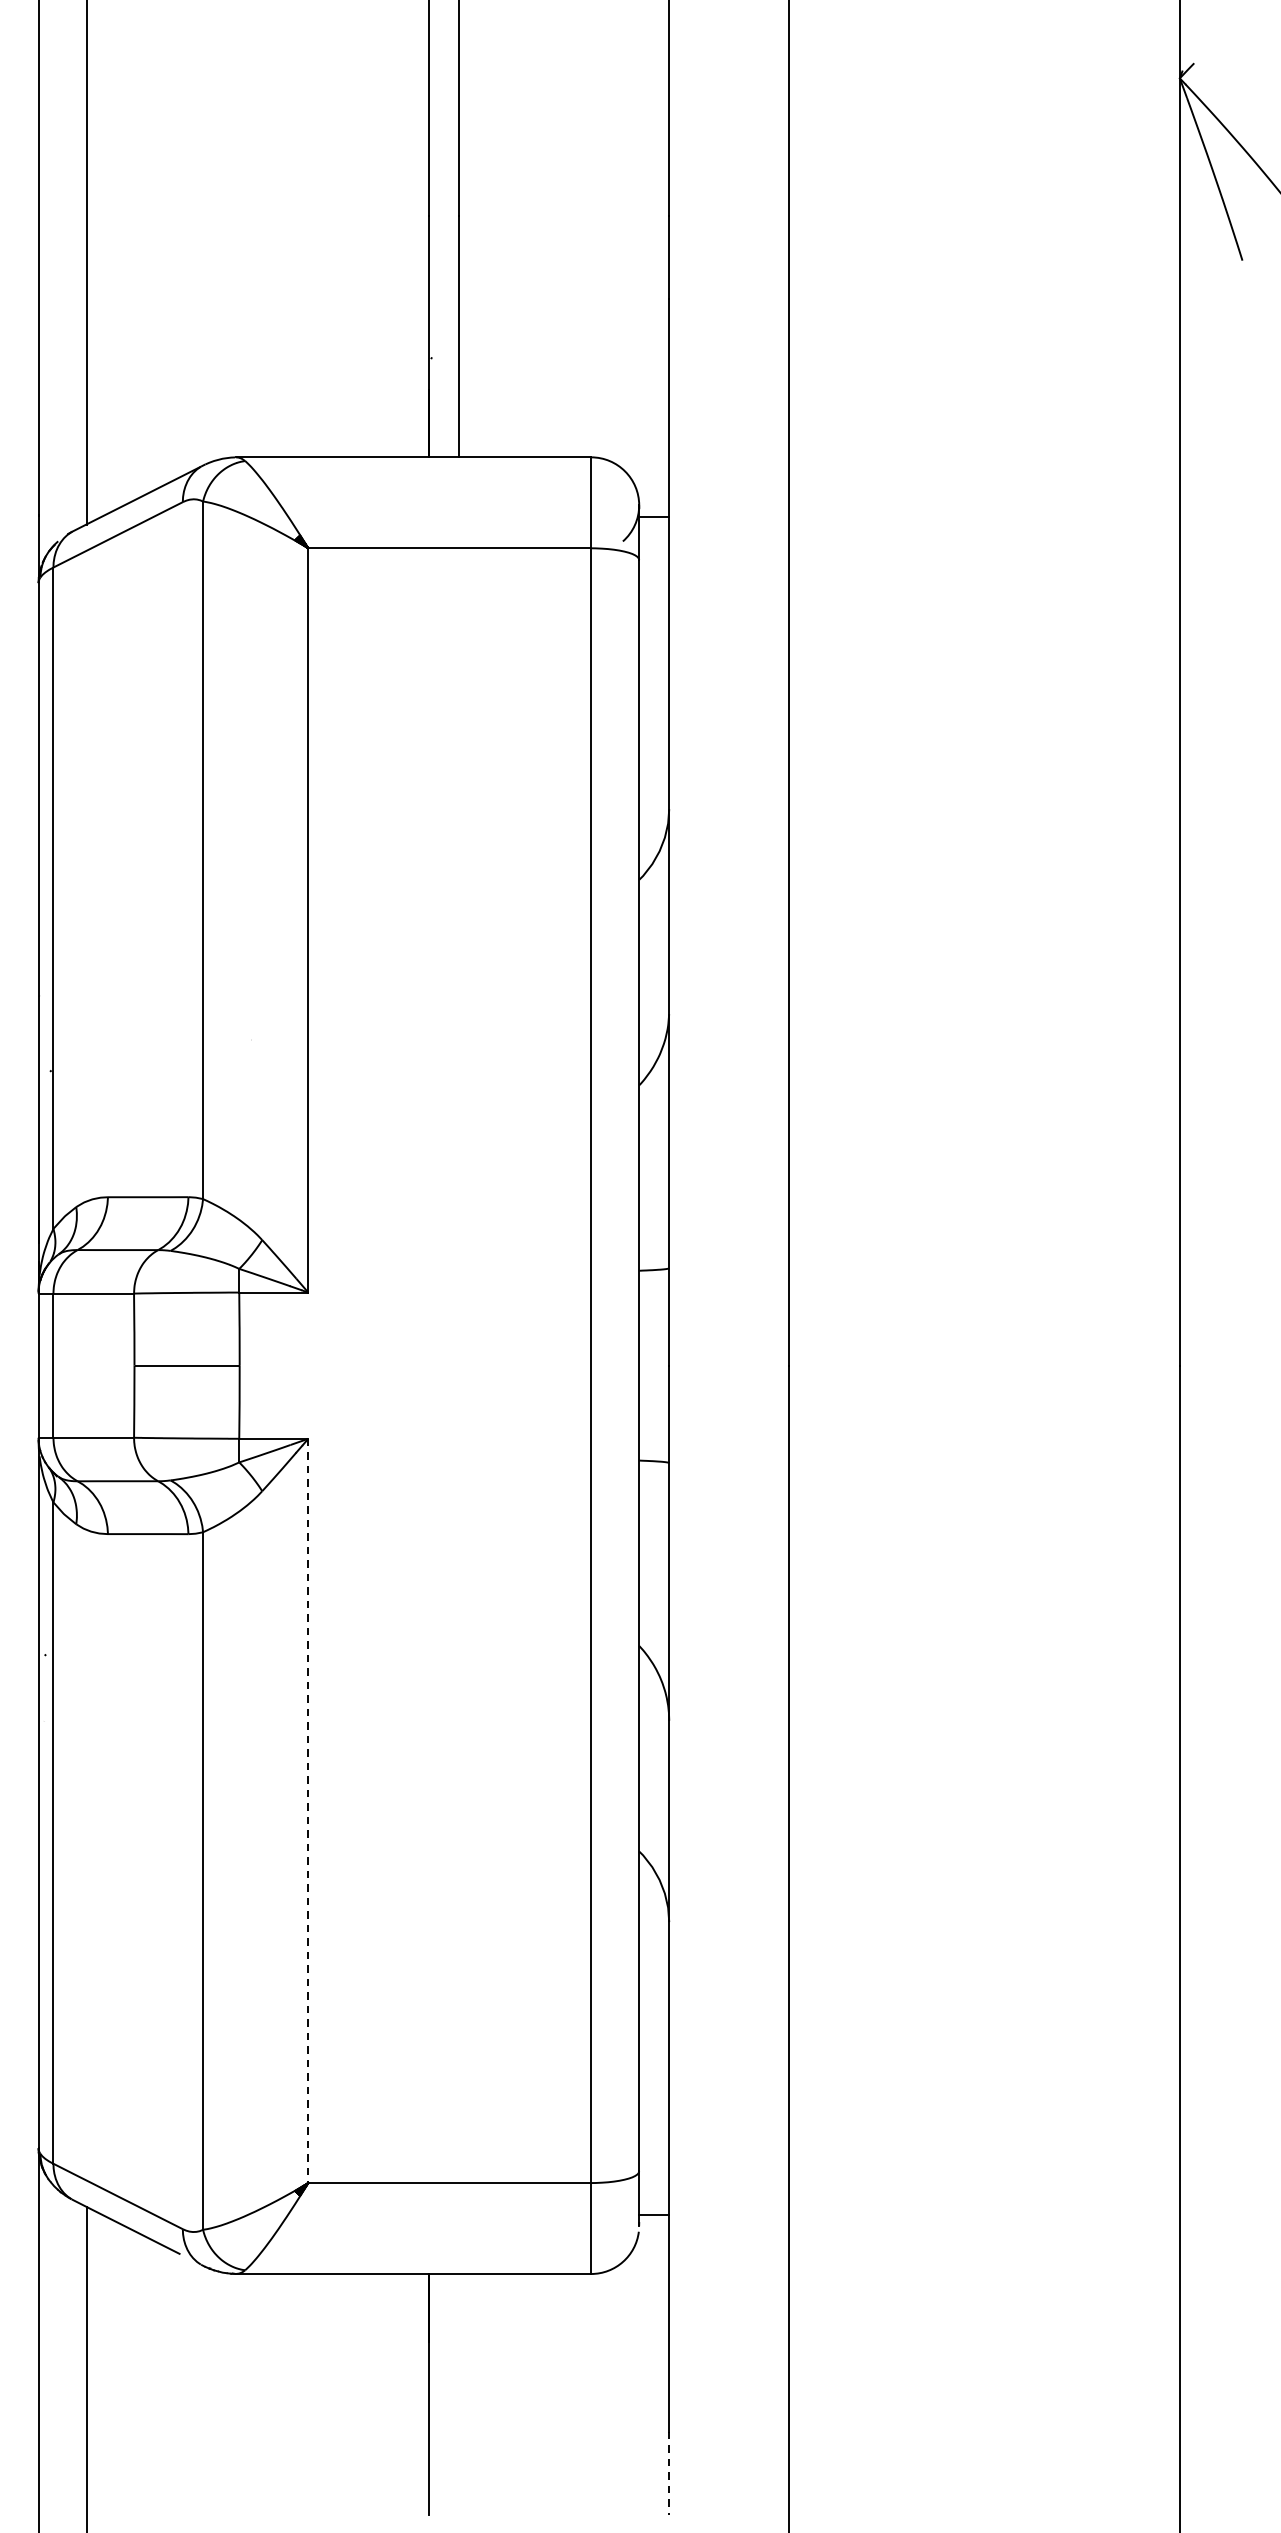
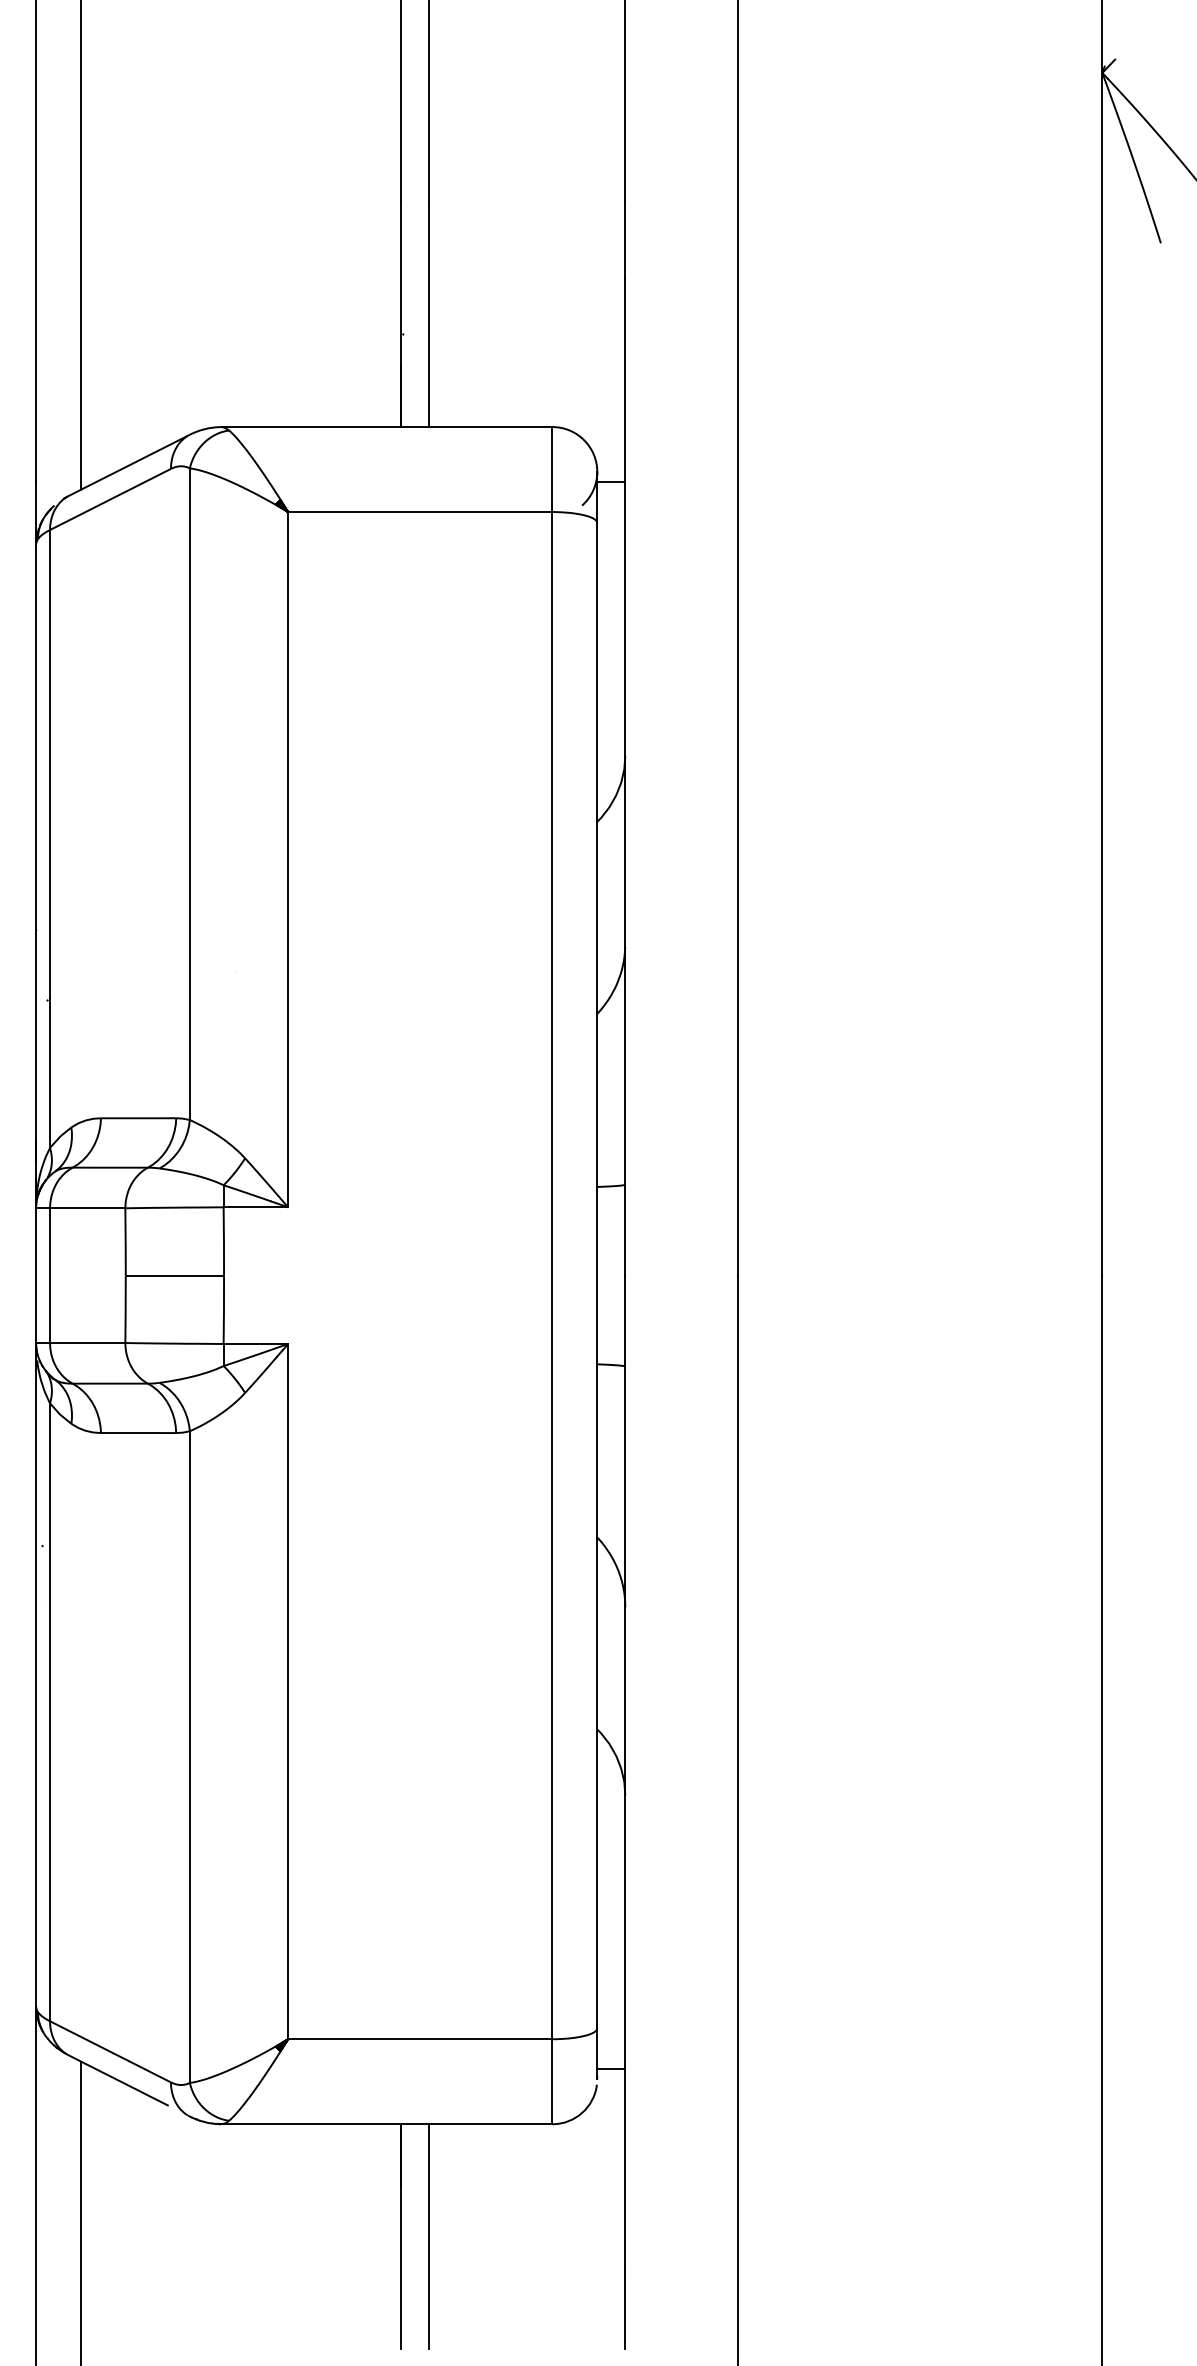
line: (308, 1810) -> (288, 1691), dashed -> solid
line: (458, 2394) -> (428, 2236), added
line: (669, 2473) -> (625, 2310), dashed -> solid

